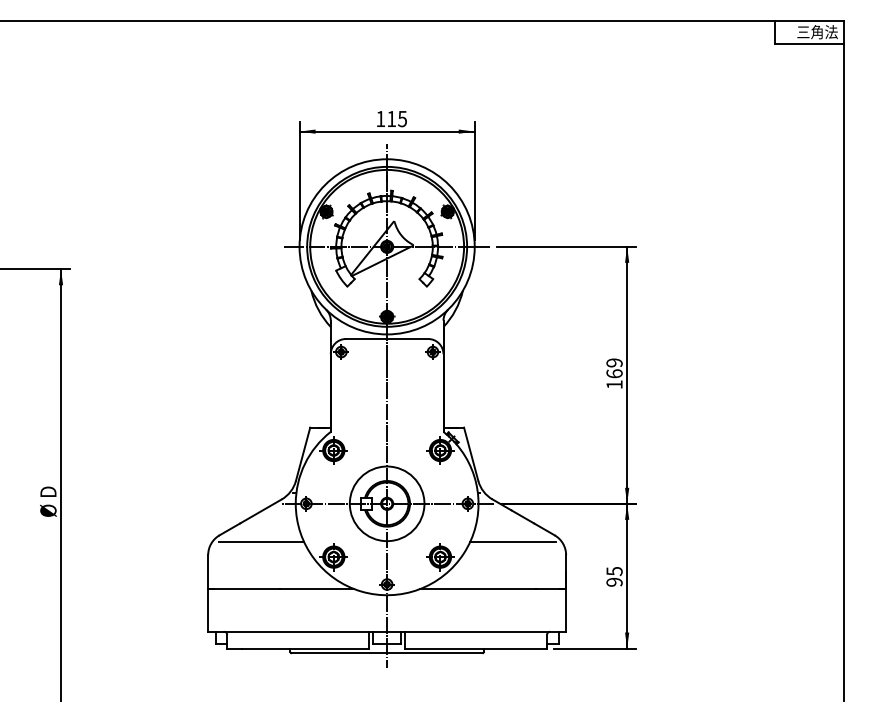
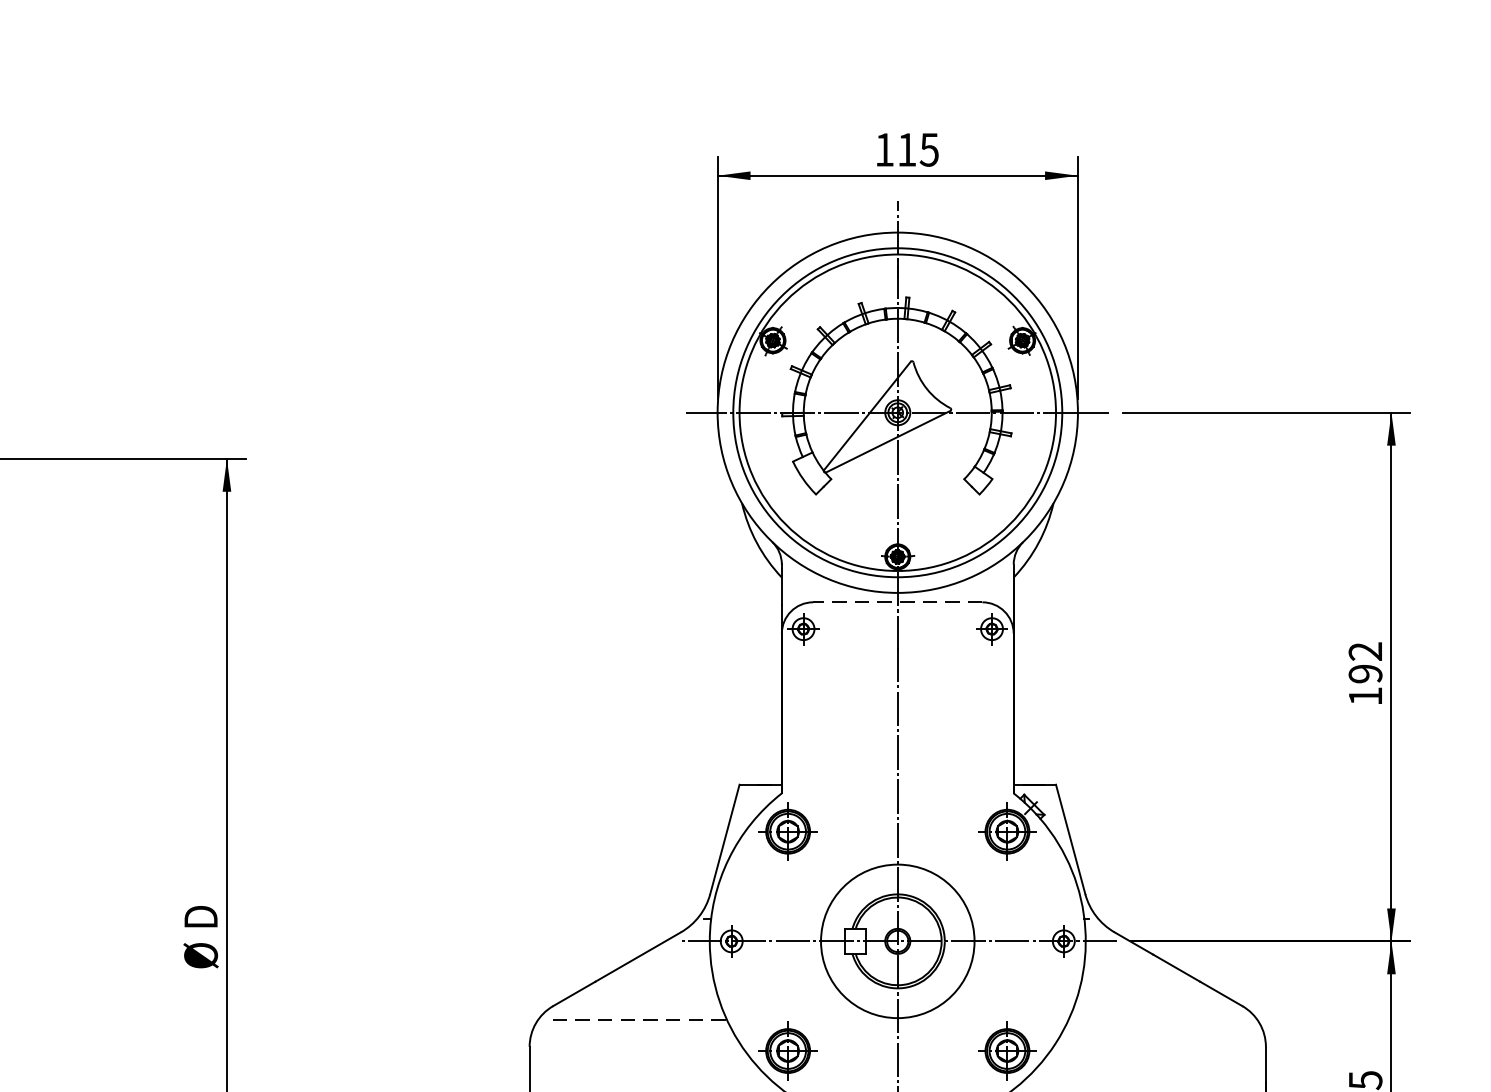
line: (386, 339) -> (896, 603), solid -> dashed
text: (614, 368) -> (1365, 662), 169 -> 192
line: (262, 541) -> (641, 1018), solid -> dashed
line: (513, 541) -> (1157, 1018), removed

